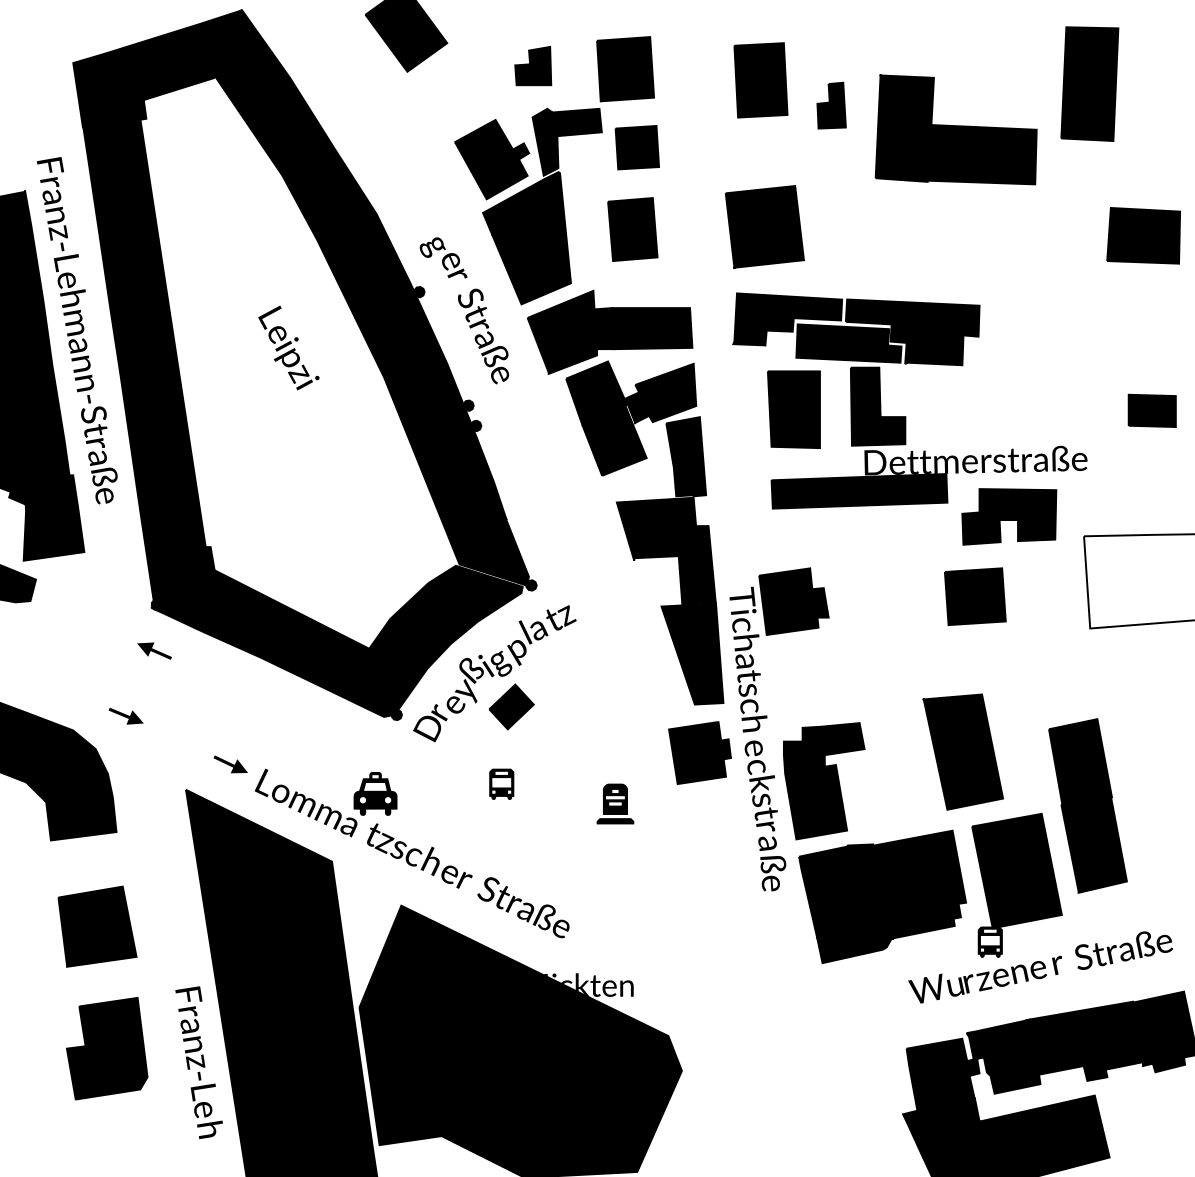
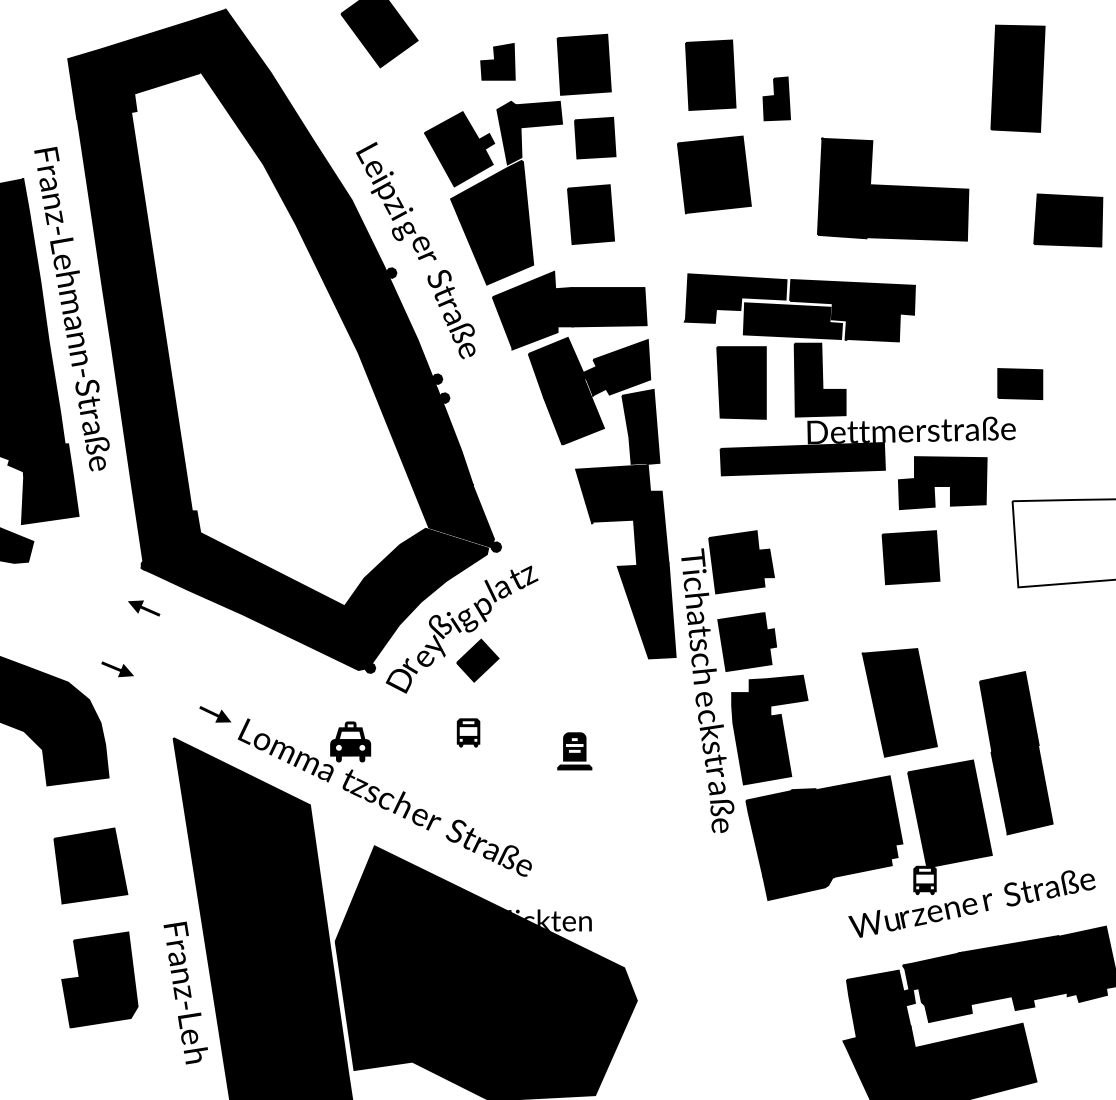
part: (955, 129) -> (892, 189), moved
part: (764, 226) -> (714, 174), moved
text: (288, 347) -> (384, 180), moved
part: (1151, 410) -> (1019, 383), moved
part: (699, 752) -> (746, 641), moved

